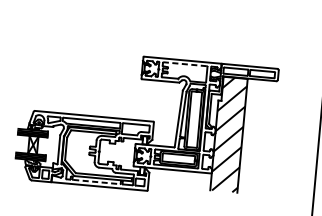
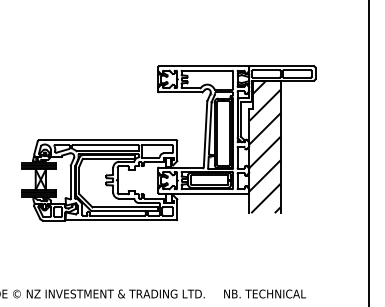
line: (185, 64) -> (207, 70), dashed -> solid
line: (97, 182) -> (118, 215), dashed -> solid

